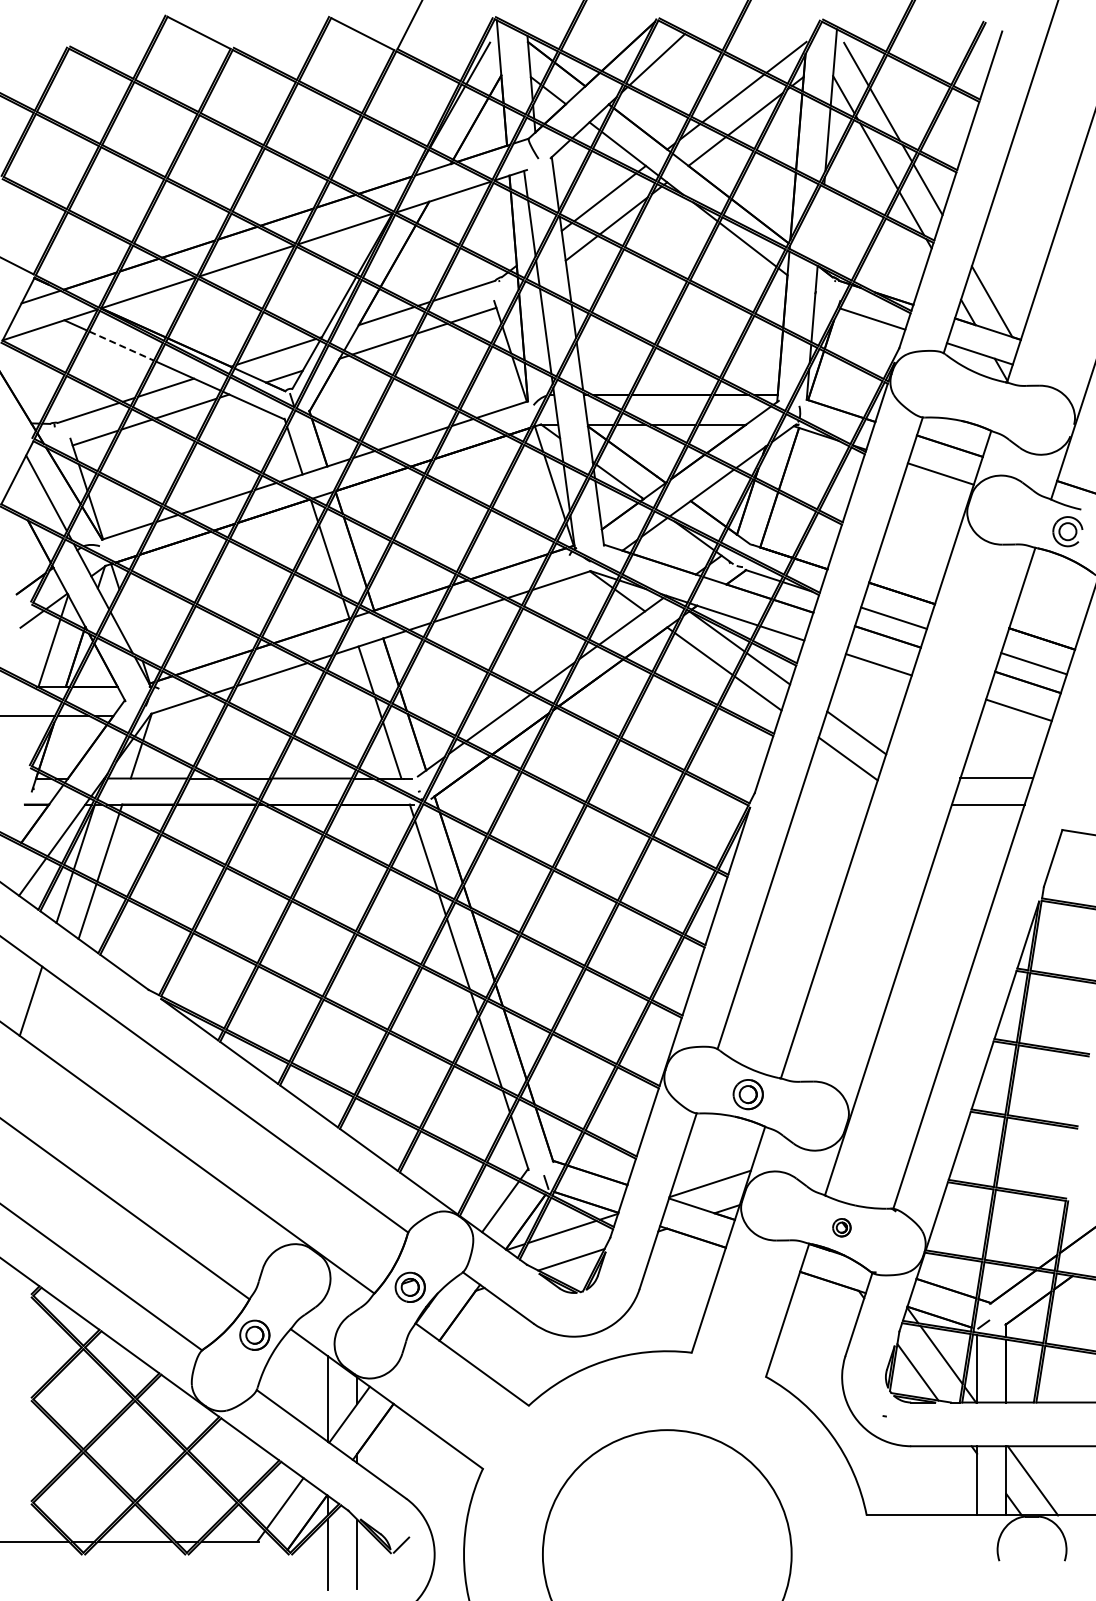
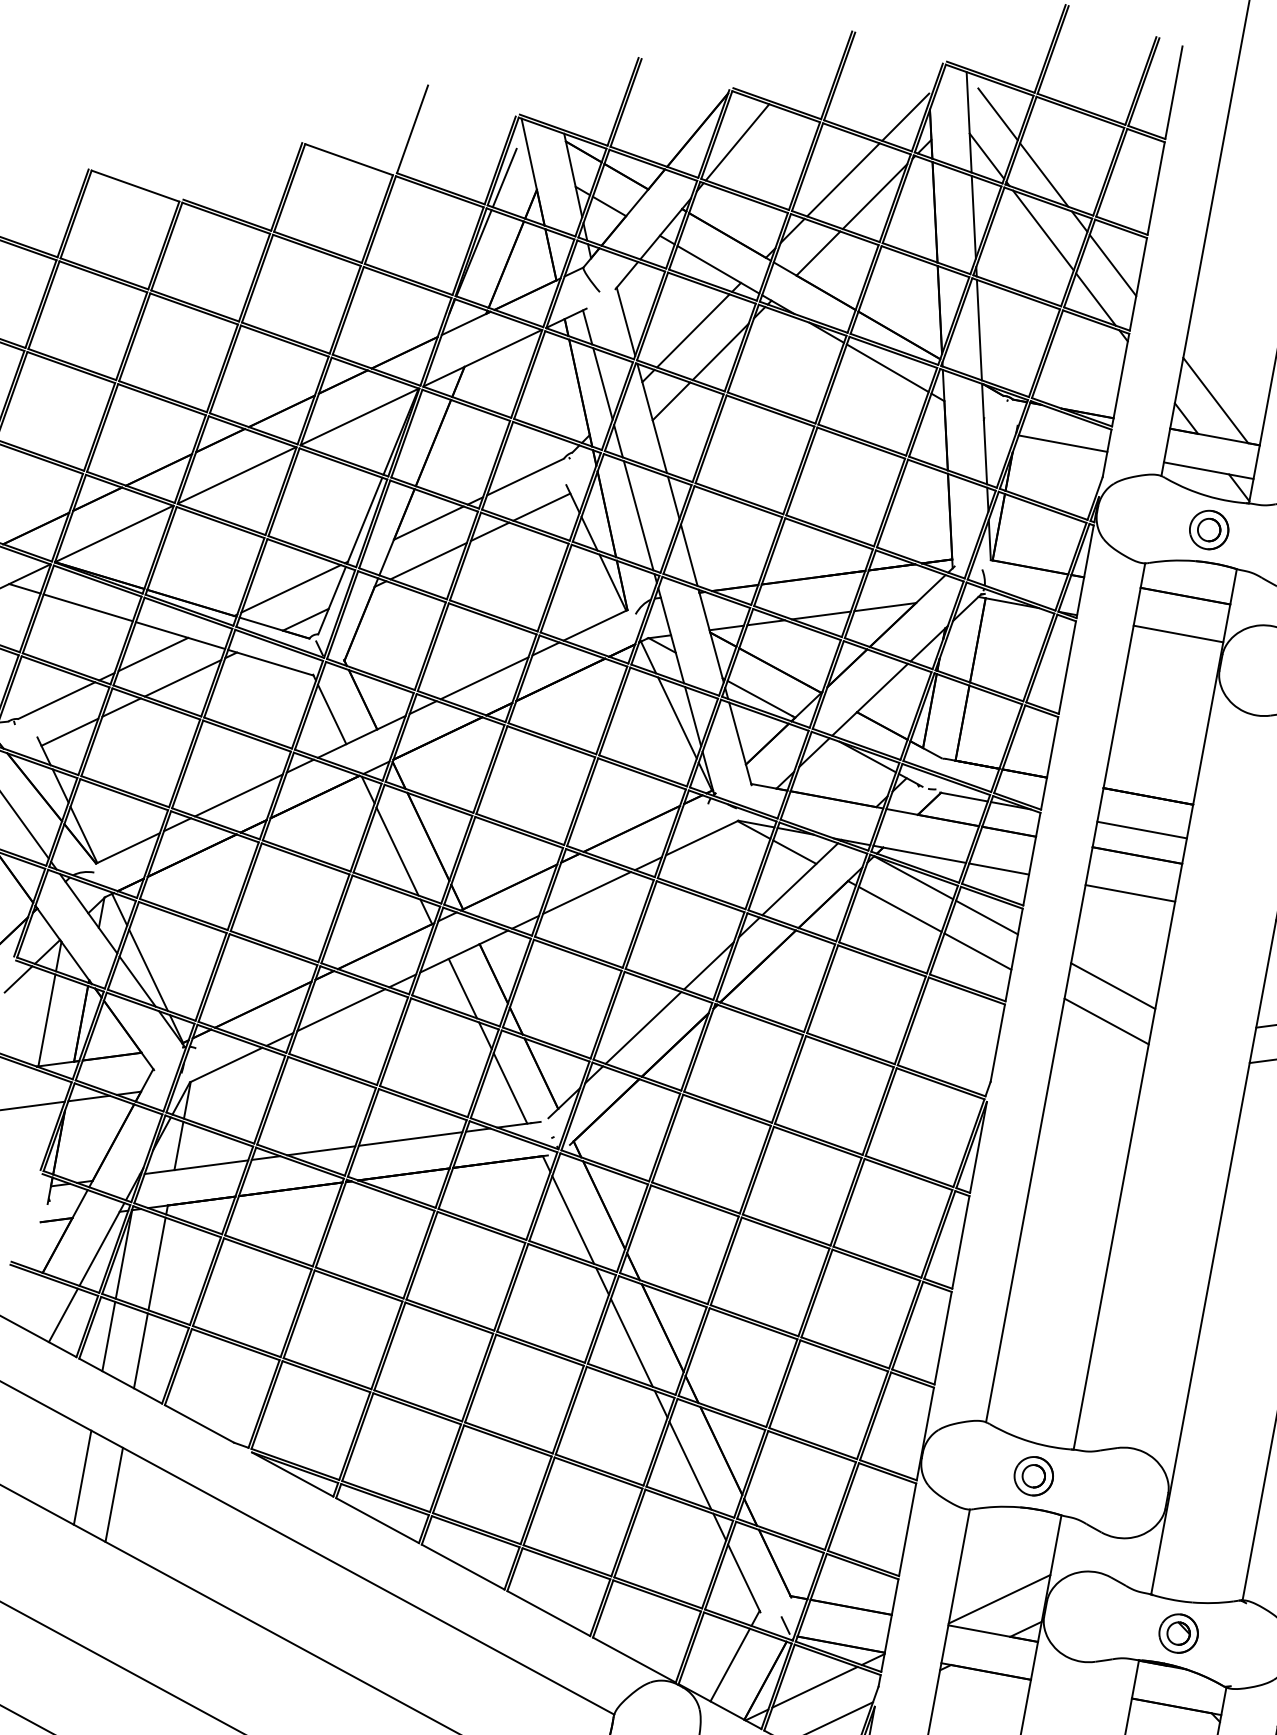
line: (820, 225) -> (978, 330), added
line: (122, 346) -> (89, 608), dashed -> solid
part: (973, 398) -> (1208, 529), added
line: (130, 624) -> (147, 969), added
line: (52, 1016) -> (113, 1493), added
part: (841, 1227) -> (1178, 1633), size x1.67

